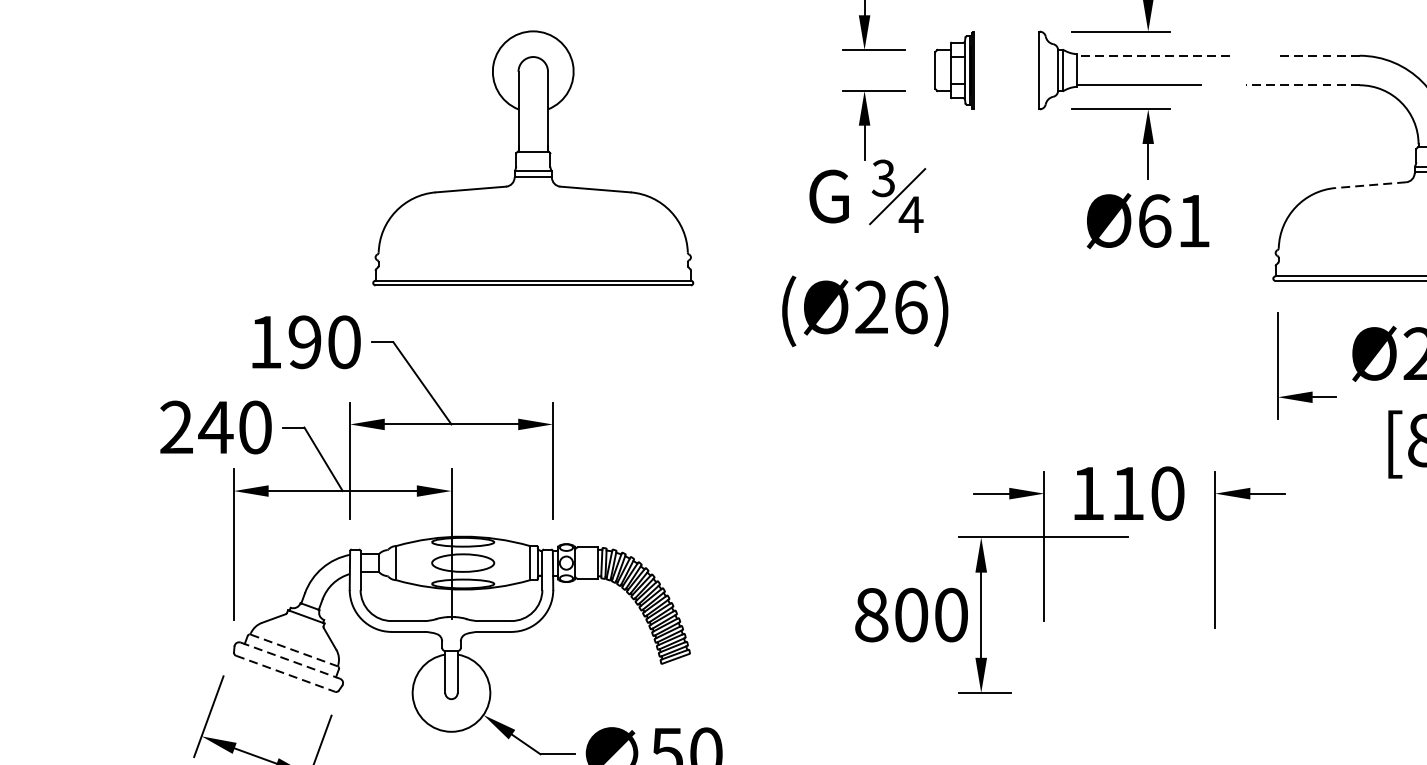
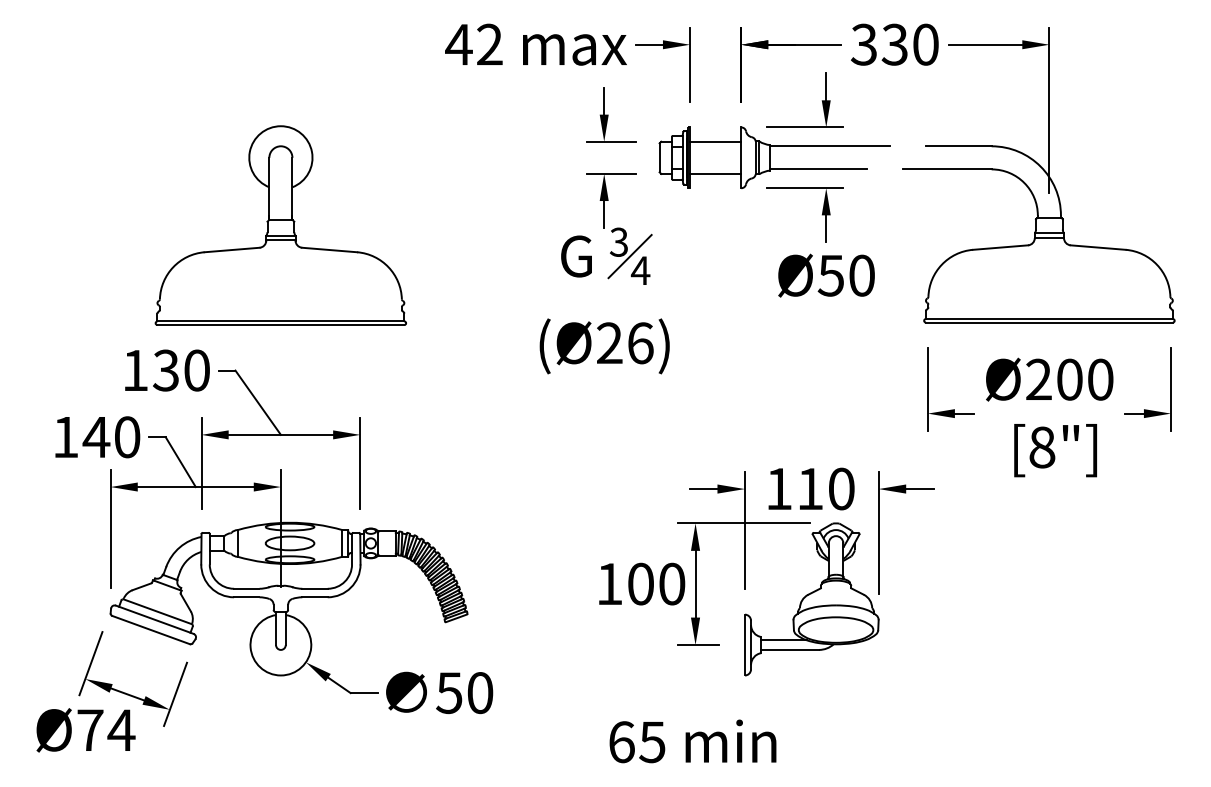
line: (1006, 49) -> (715, 141), added
line: (1153, 55) -> (830, 146), dashed -> solid
line: (1317, 55) -> (958, 146), dashed -> solid
line: (1301, 85) -> (946, 169), dashed -> solid
line: (1006, 90) -> (715, 173), added
part: (532, 158) -> (280, 225), moved
line: (1370, 185) -> (1000, 247), dashed -> solid
text: (1172, 220) -> (845, 275), Ø61 -> Ø50
text: (304, 342) -> (165, 370), 190 -> 130
text: (176, 426) -> (65, 436), 240 -> 140
text: (871, 615) -> (609, 584), 800 -> 100
part: (1129, 634) -> (811, 599), added
line: (295, 650) -> (158, 611), dashed -> solid
line: (291, 660) -> (155, 619), dashed -> solid
line: (286, 674) -> (151, 630), dashed -> solid

